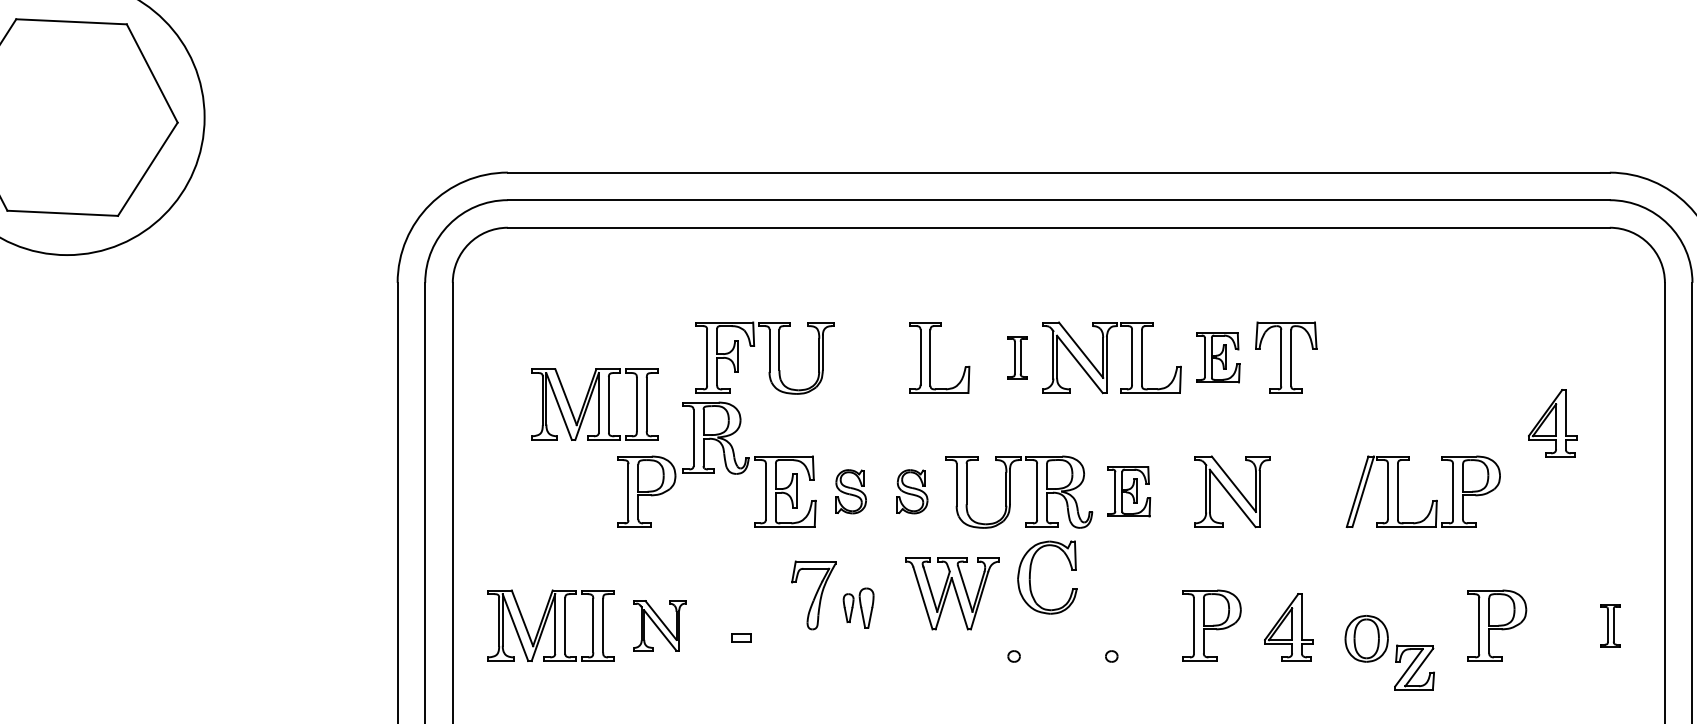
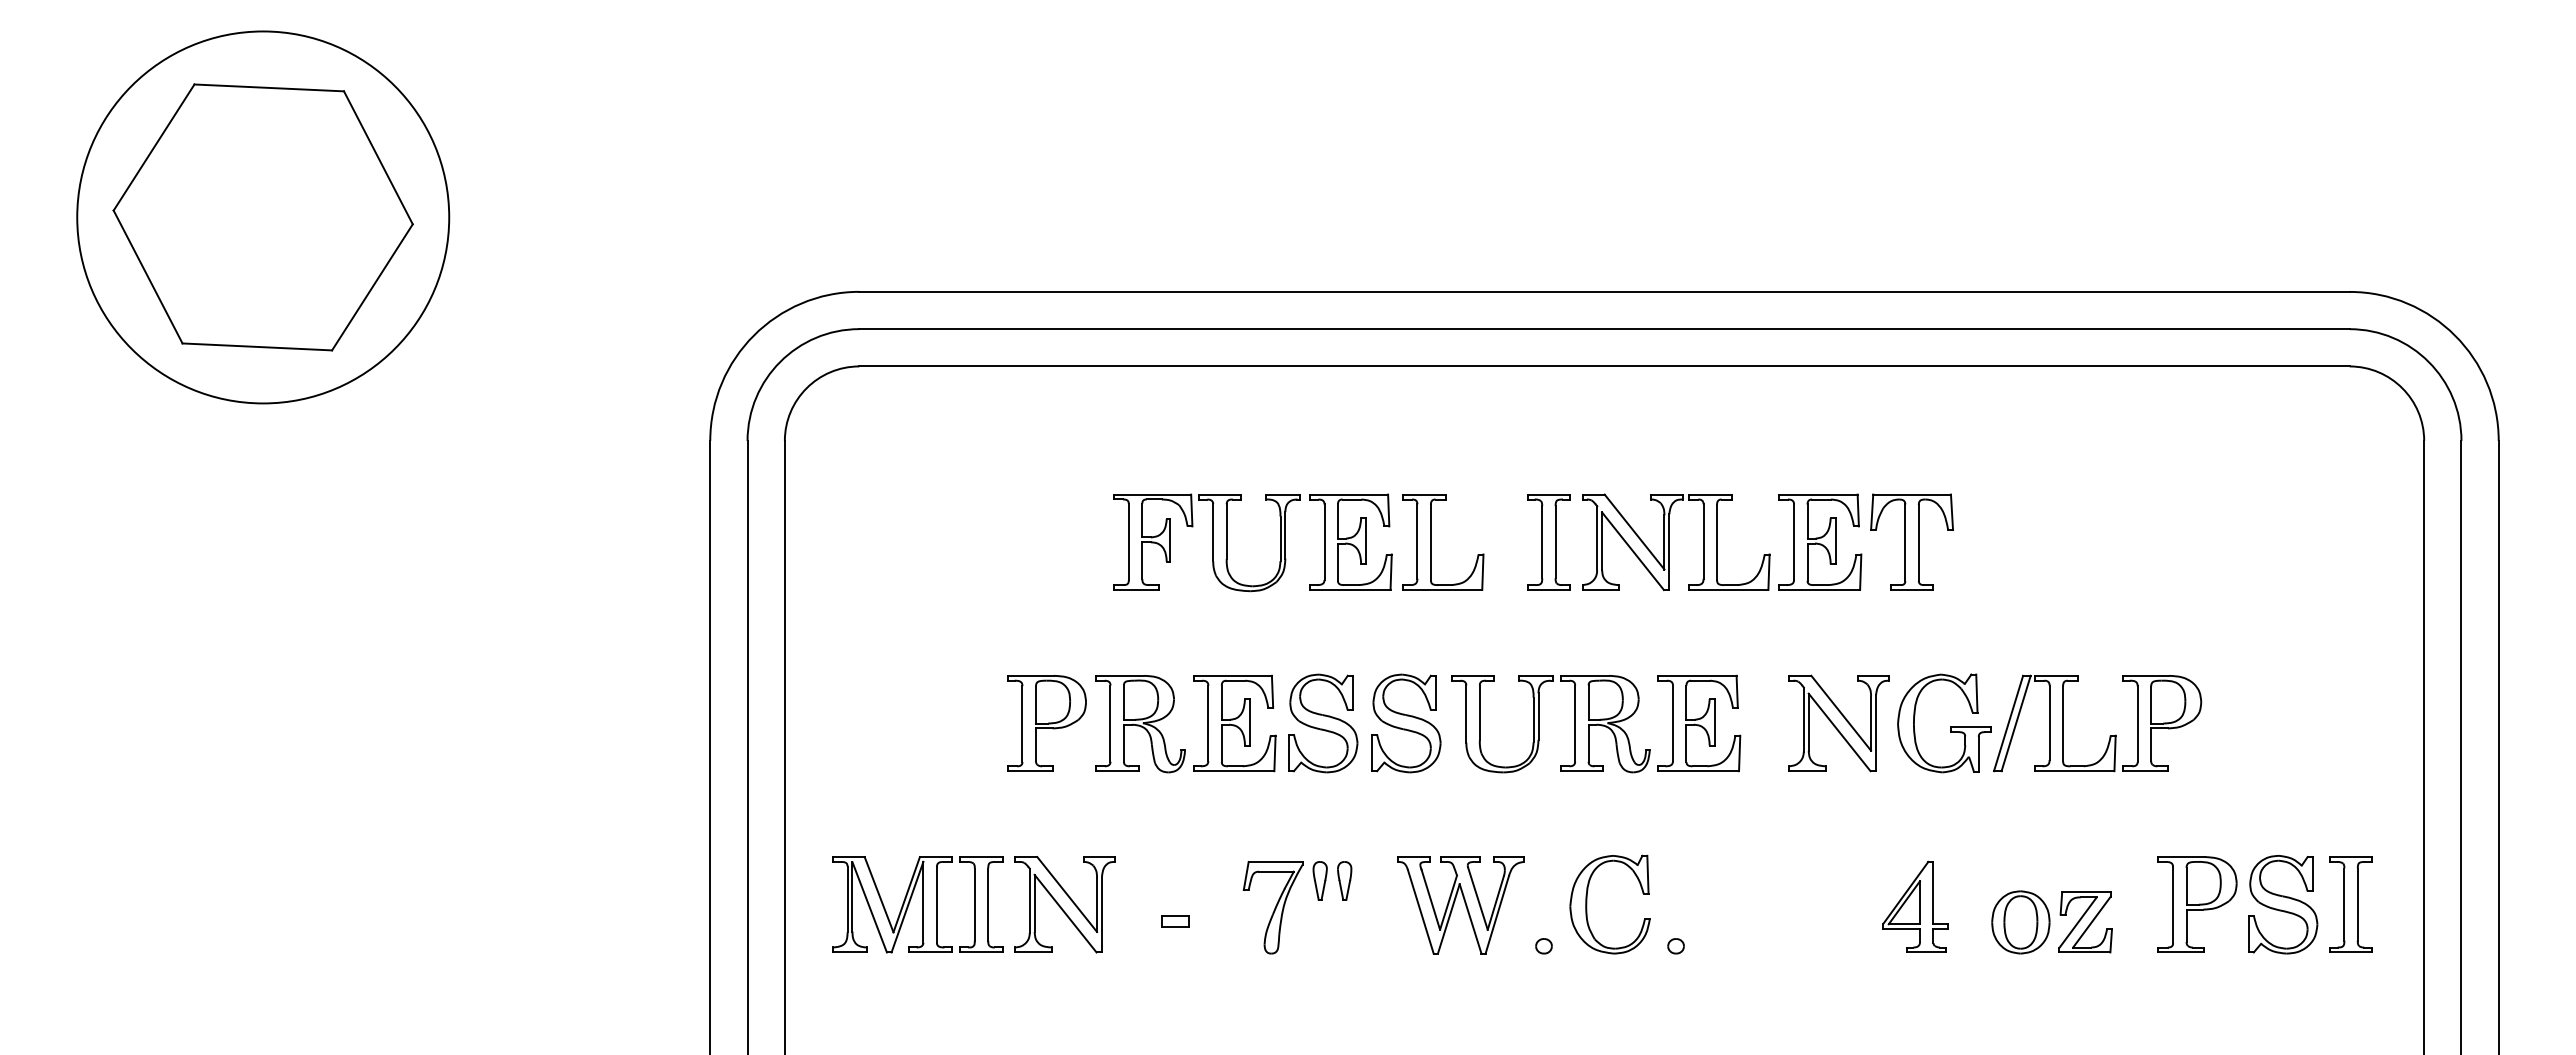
part: (871, 357) -> (1350, 541), added
part: (1017, 357) -> (1548, 542), size x1.67
part: (1218, 357) -> (1820, 541), size x1.43
part: (594, 404) -> (976, 605), removed
part: (1552, 423) -> (2272, 630), removed
part: (715, 438) -> (1140, 724), moved
part: (851, 491) -> (1323, 723), size x1.67
part: (912, 491) -> (1406, 723), size x1.67
part: (1129, 491) -> (1699, 723), size x1.43
part: (1314, 493) -> (1950, 726), added
part: (1030, 577) -> (1587, 904), moved
part: (952, 593) -> (1460, 905), moved
part: (813, 595) -> (1272, 907), moved
part: (866, 607) -> (1344, 880), size x0.71
part: (659, 625) -> (1064, 904), size x1.43
part: (1211, 625) -> (1811, 904), removed
part: (1560, 625) -> (2283, 904), added
part: (1610, 625) -> (2350, 904), size x1.67
part: (1414, 667) -> (2085, 922), moved

